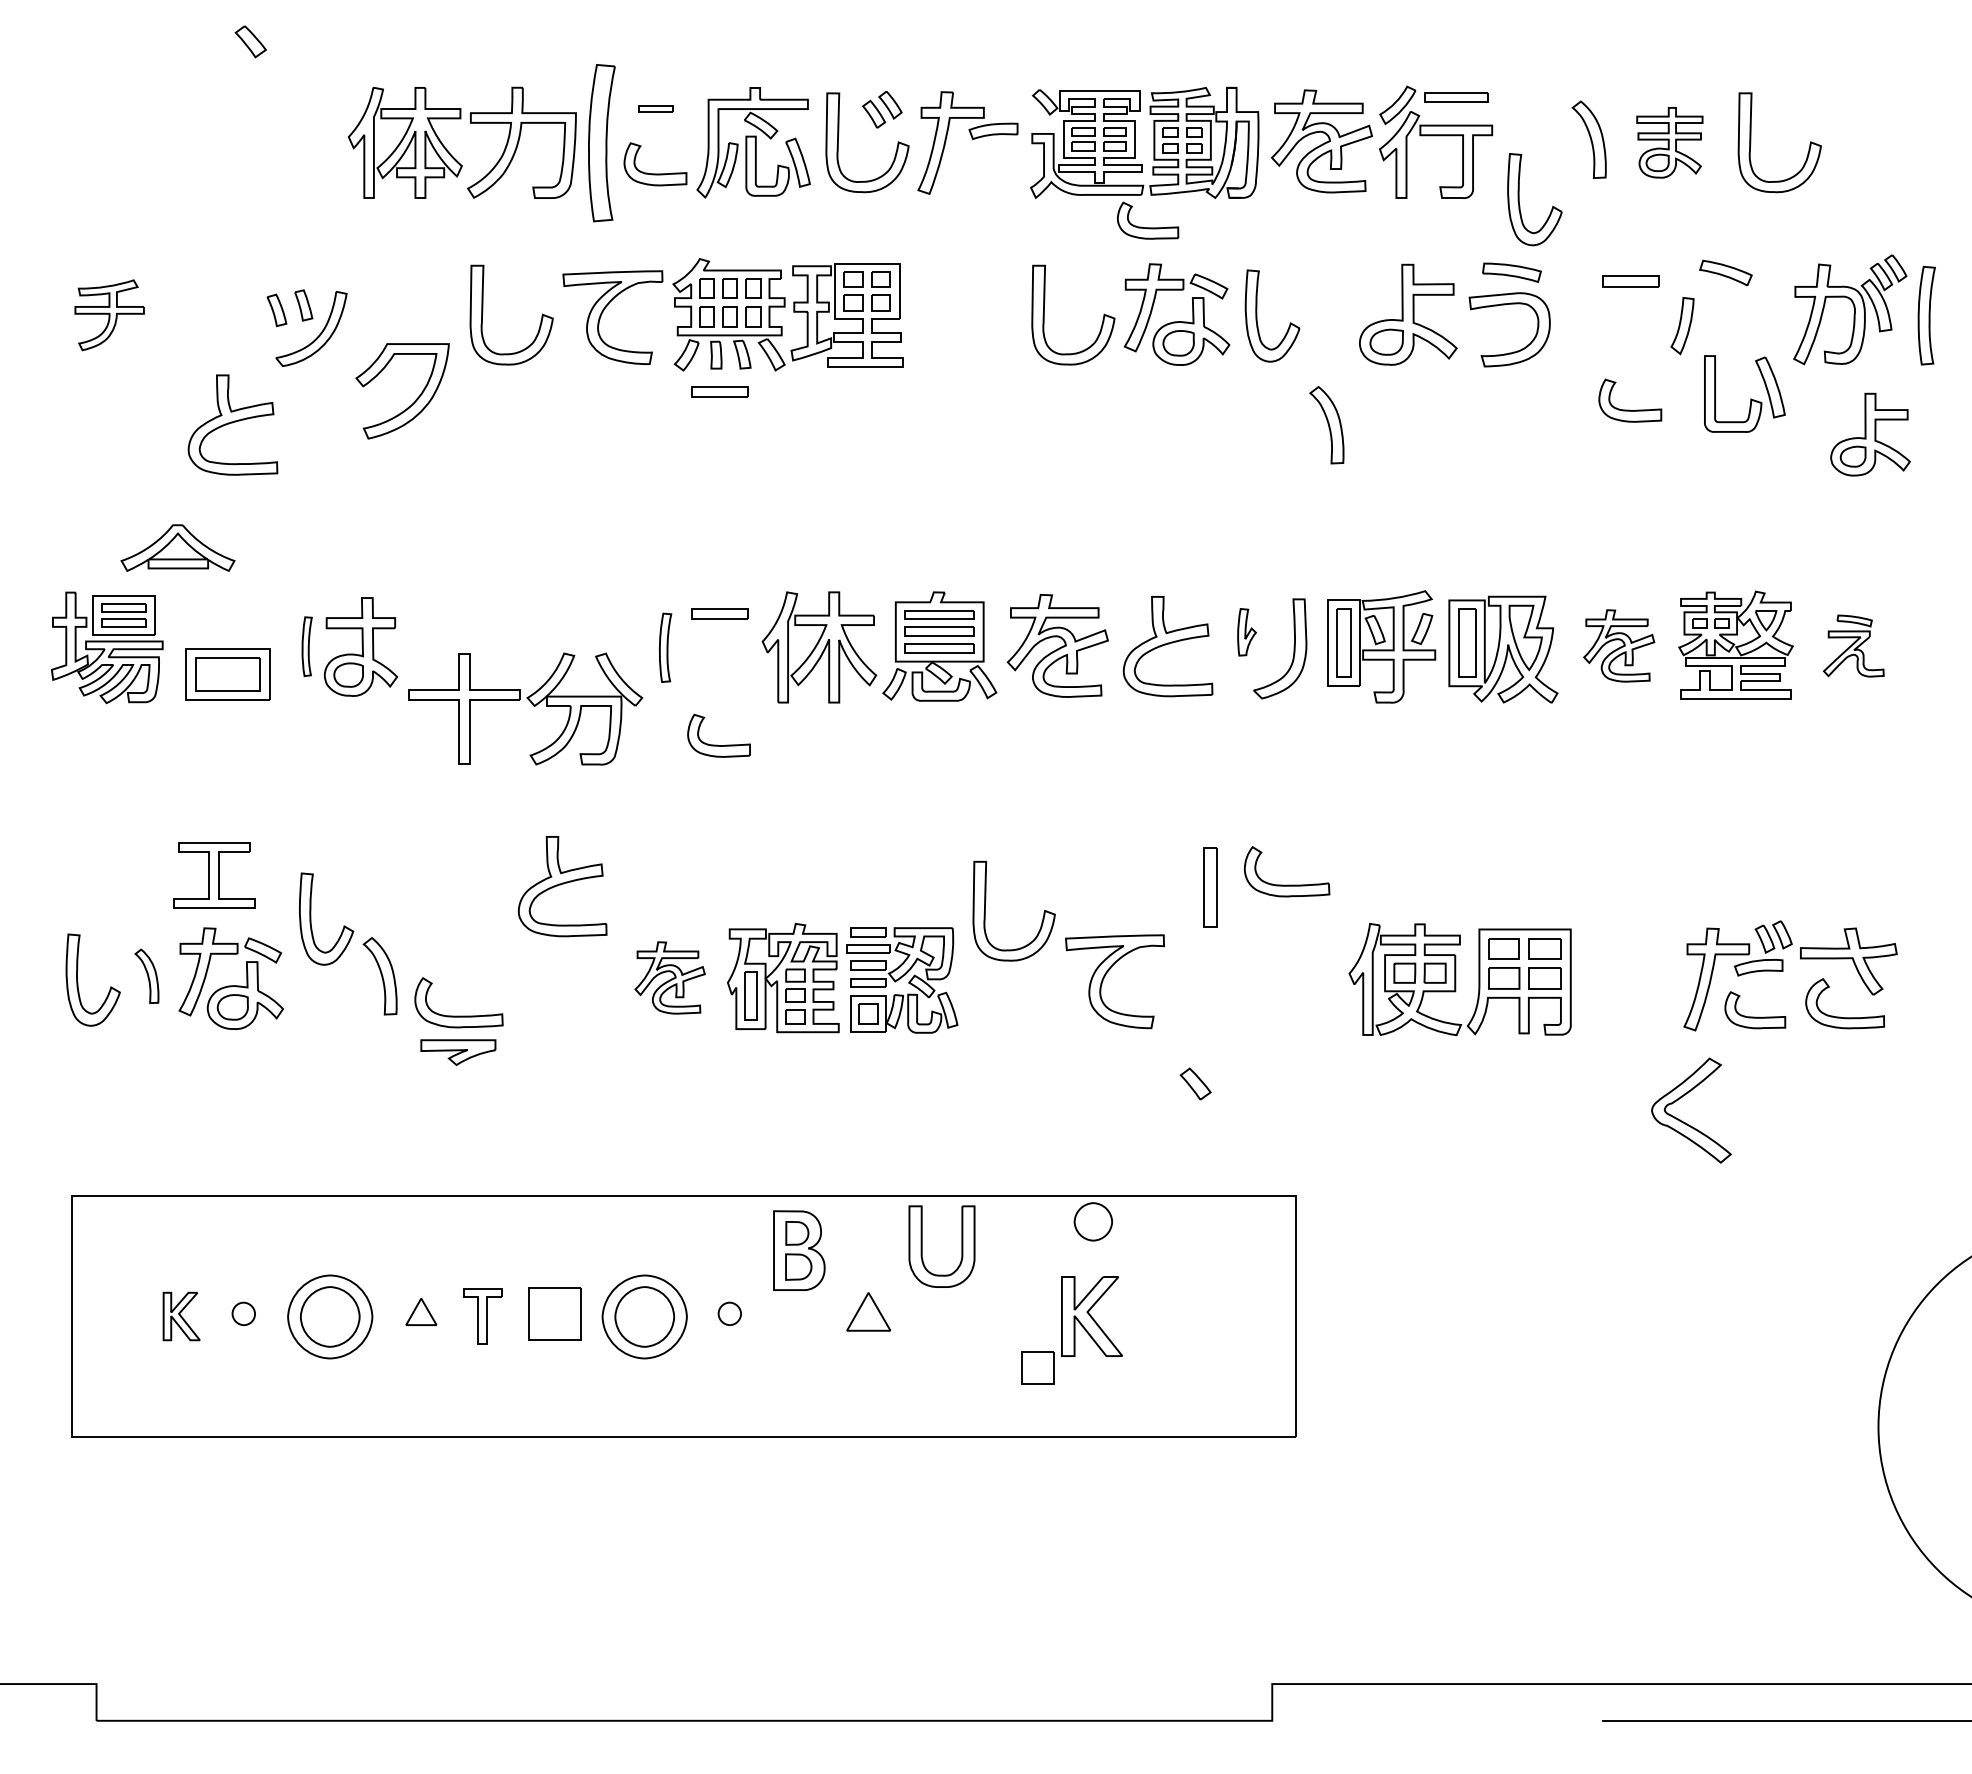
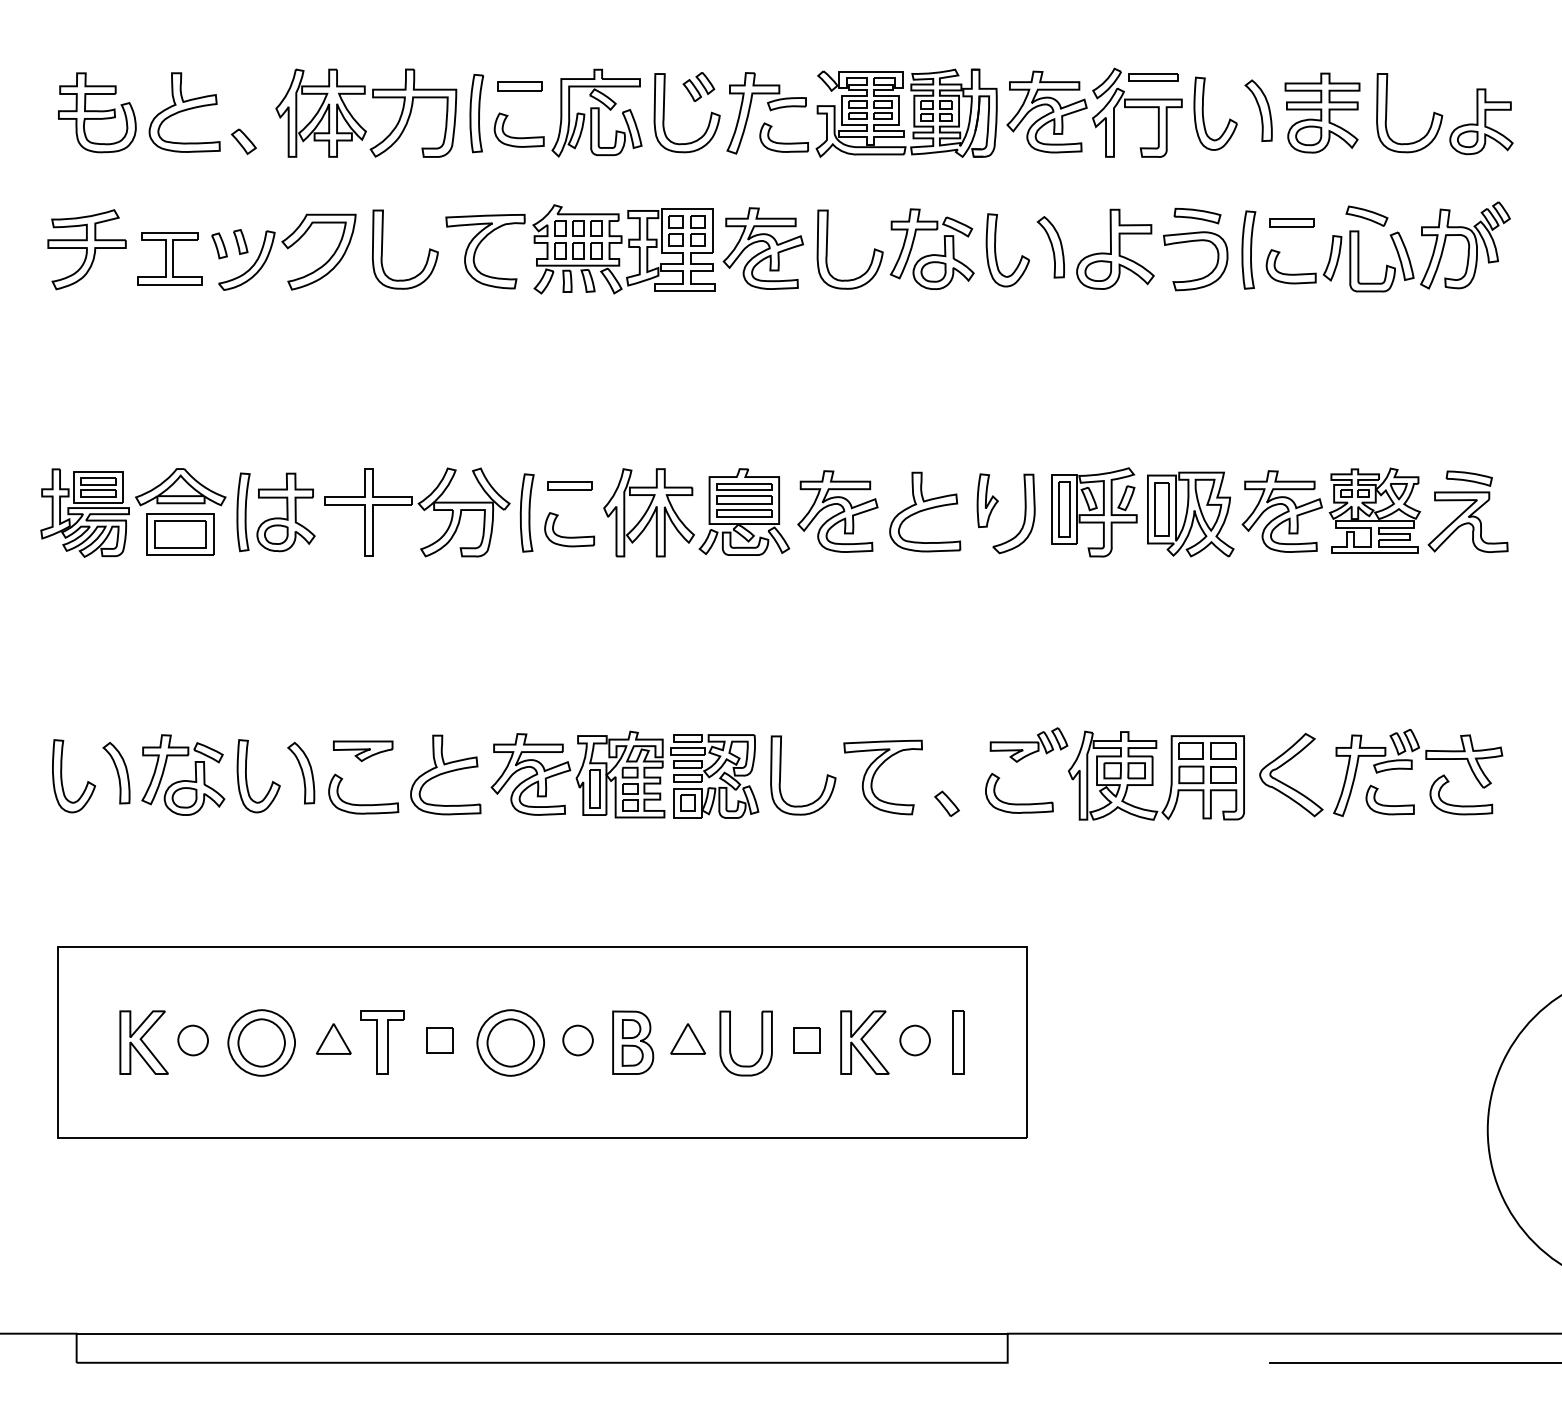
part: (250, 41) -> (243, 141), moved
part: (655, 108) -> (519, 86), size x1.67
part: (122, 142) -> (97, 112), added
part: (1669, 142) -> (1322, 112), size x1.43
part: (601, 143) -> (476, 113), size x0.62
part: (1519, 199) -> (1203, 113), moved
part: (1147, 227) -> (783, 143), moved
part: (963, 313) -> (763, 248), added
part: (109, 315) -> (86, 249), size x1.43
part: (1926, 315) -> (1248, 249), moved
part: (719, 391) -> (569, 310), removed
part: (1750, 398) -> (1386, 264), moved
part: (415, 399) -> (329, 258), moved
part: (1629, 409) -> (1290, 273), moved
part: (232, 424) -> (184, 112), moved
part: (1326, 425) -> (1050, 247), moved
part: (1870, 434) -> (1481, 121), moved
part: (177, 547) -> (180, 486), moved
part: (1246, 632) -> (987, 500), size x1.43
part: (1619, 645) -> (1282, 511), size x1.43
part: (1853, 645) -> (1467, 511), size x1.67
part: (306, 646) -> (242, 512), size x1.67
part: (665, 647) -> (527, 512), size x1.43
part: (532, 705) -> (422, 509), moved
part: (717, 744) -> (568, 536), moved
part: (214, 875) -> (170, 258), moved
part: (1286, 884) -> (1018, 803), moved
part: (562, 886) -> (445, 774), moved
part: (1210, 887) -> (958, 1042), moved
part: (985, 910) -> (780, 774), moved
part: (311, 918) -> (246, 775), moved
part: (1298, 940) -> (1028, 744), added
part: (146, 976) -> (116, 773), size x1.43
part: (669, 977) -> (530, 774), size x1.43
part: (458, 1052) -> (363, 751), moved
part: (1195, 1083) -> (946, 803), moved
part: (1685, 1122) -> (1286, 784), moved
part: (1092, 1221) -> (914, 1040), moved
part: (922, 1246) -> (730, 1043), moved
part: (799, 1250) -> (633, 1042), moved
part: (421, 1311) -> (333, 1038), size x1.43
part: (243, 1313) -> (193, 1040), size x1.67
part: (555, 1313) -> (440, 1040), size x0.62
part: (729, 1313) -> (577, 1040), size x1.67
part: (181, 1316) -> (143, 1042), size x1.67
part: (482, 1316) -> (382, 1042), size x1.43
part: (1037, 1367) -> (806, 1040), moved
line: (684, 1684) -> (542, 1334), added

